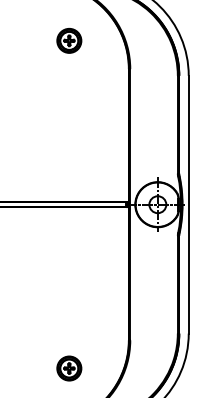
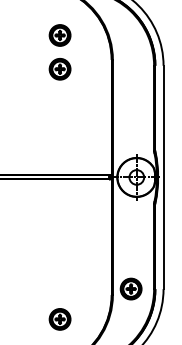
part: (69, 79) -> (60, 68), added
part: (151, 333) -> (131, 289), added

